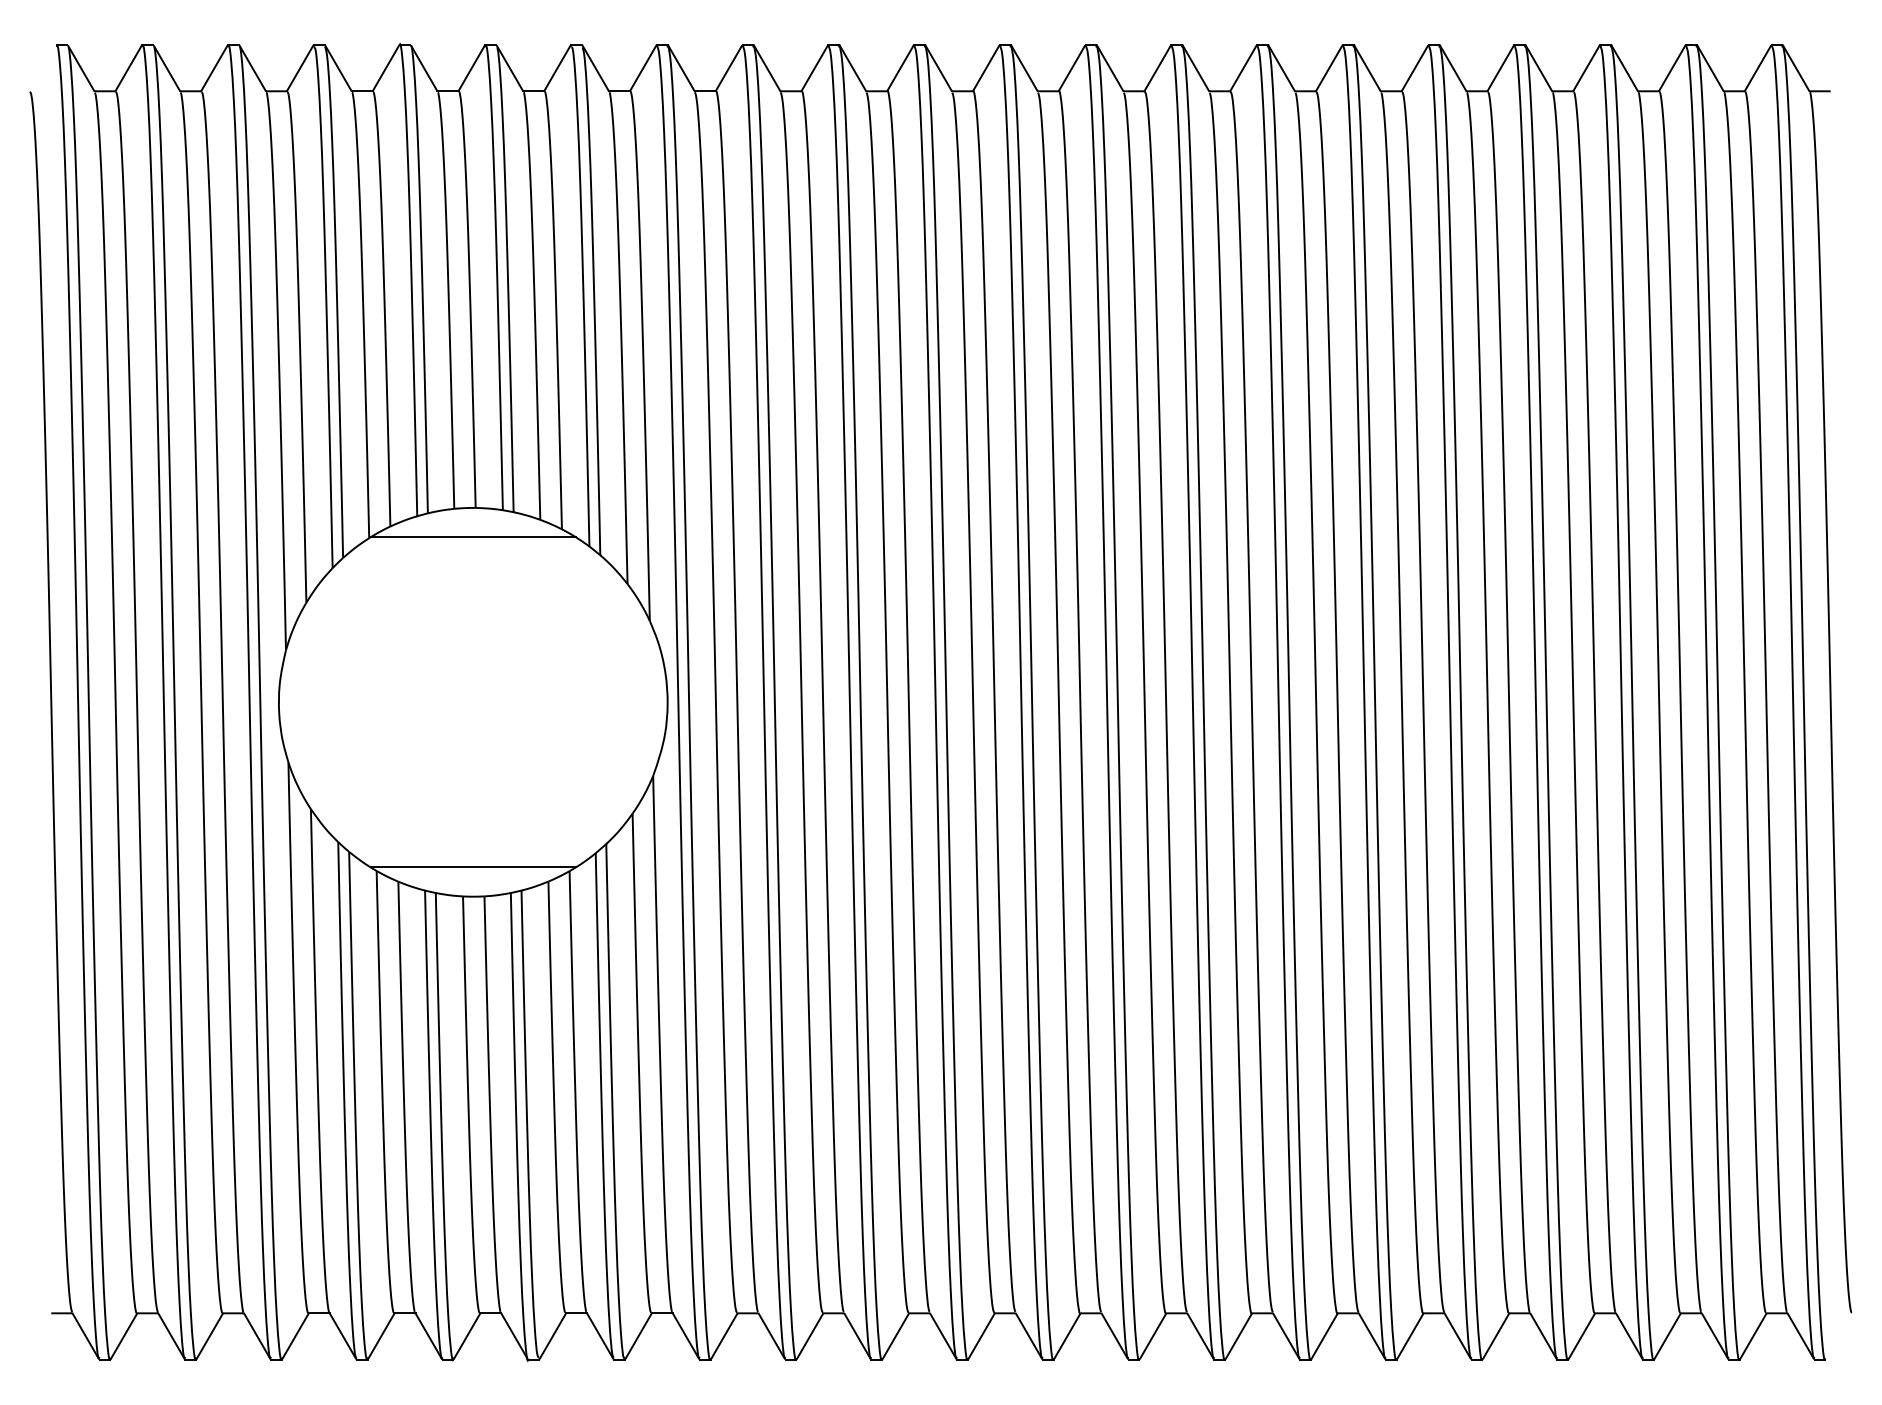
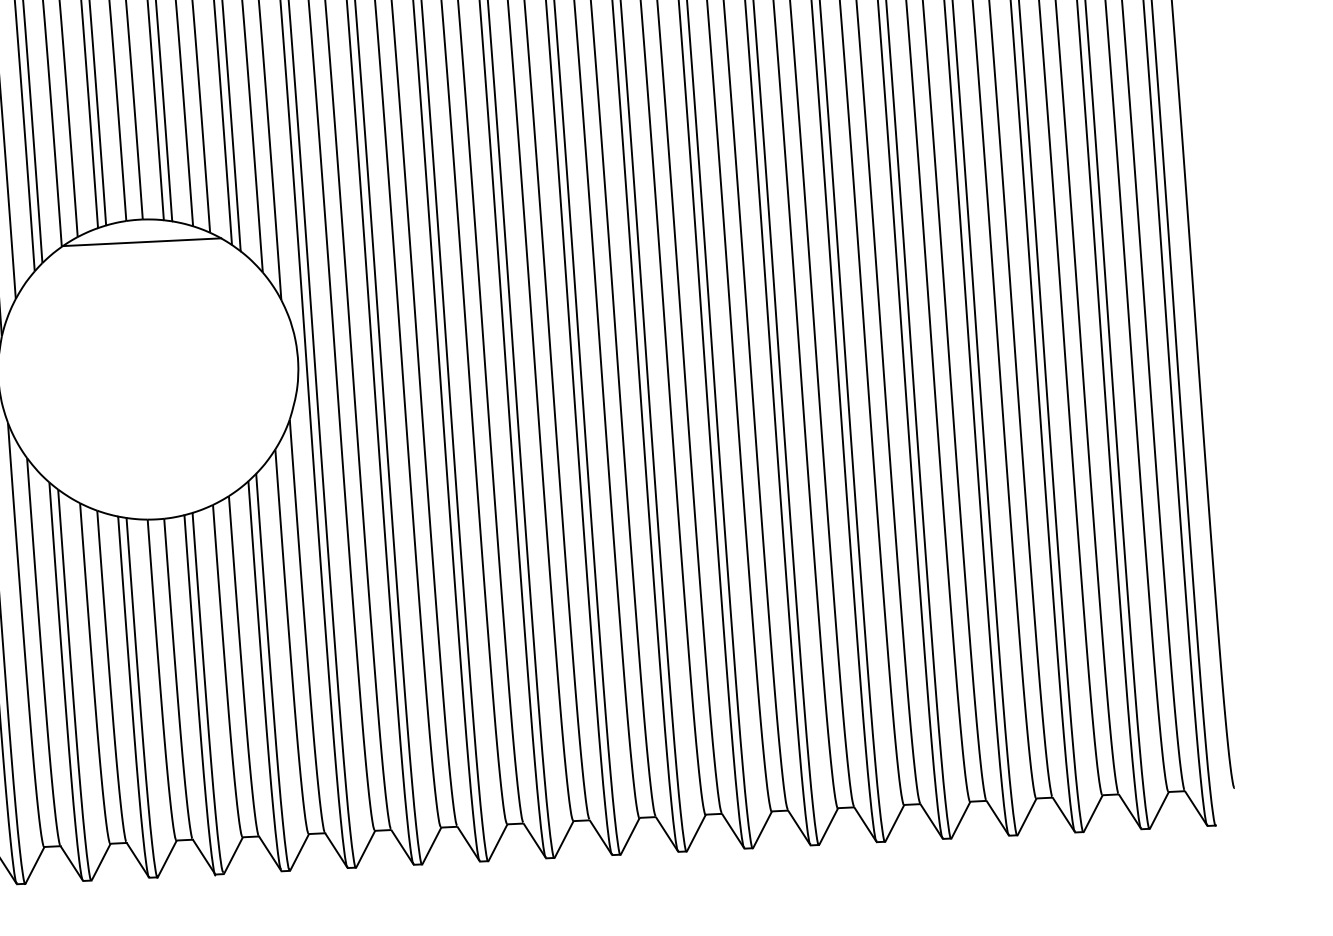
line: (472, 867) -> (153, 496), removed

